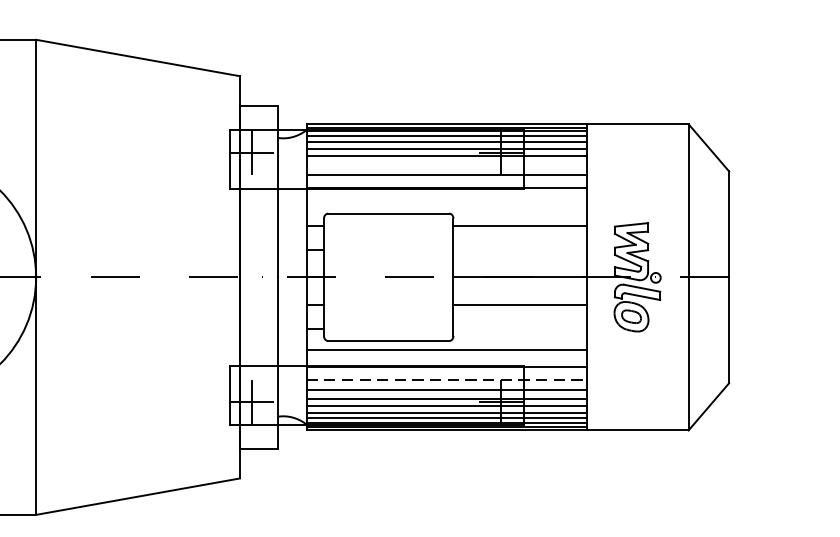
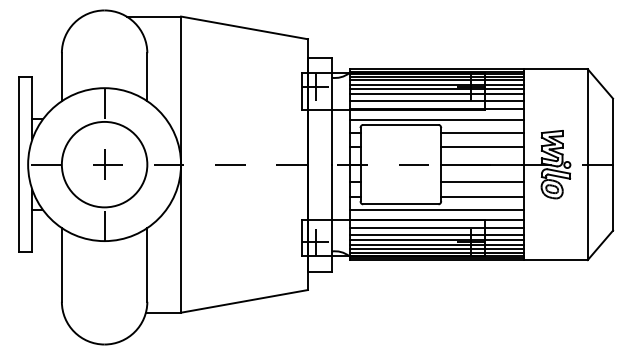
line: (445, 164) -> (436, 94), added
line: (445, 204) -> (436, 119), added
line: (519, 249) -> (482, 147), added
line: (519, 328) -> (482, 196), added
line: (447, 379) -> (437, 228), dashed -> solid

